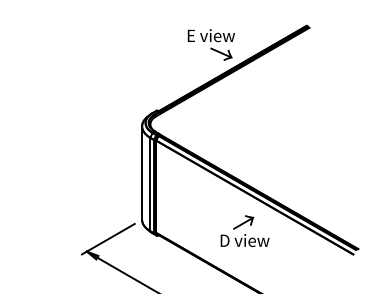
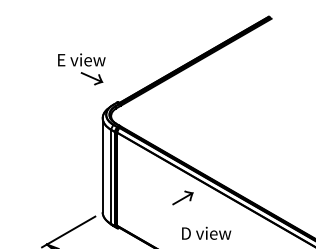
text: (210, 44) -> (80, 68), moved
text: (243, 222) -> (182, 197), moved

